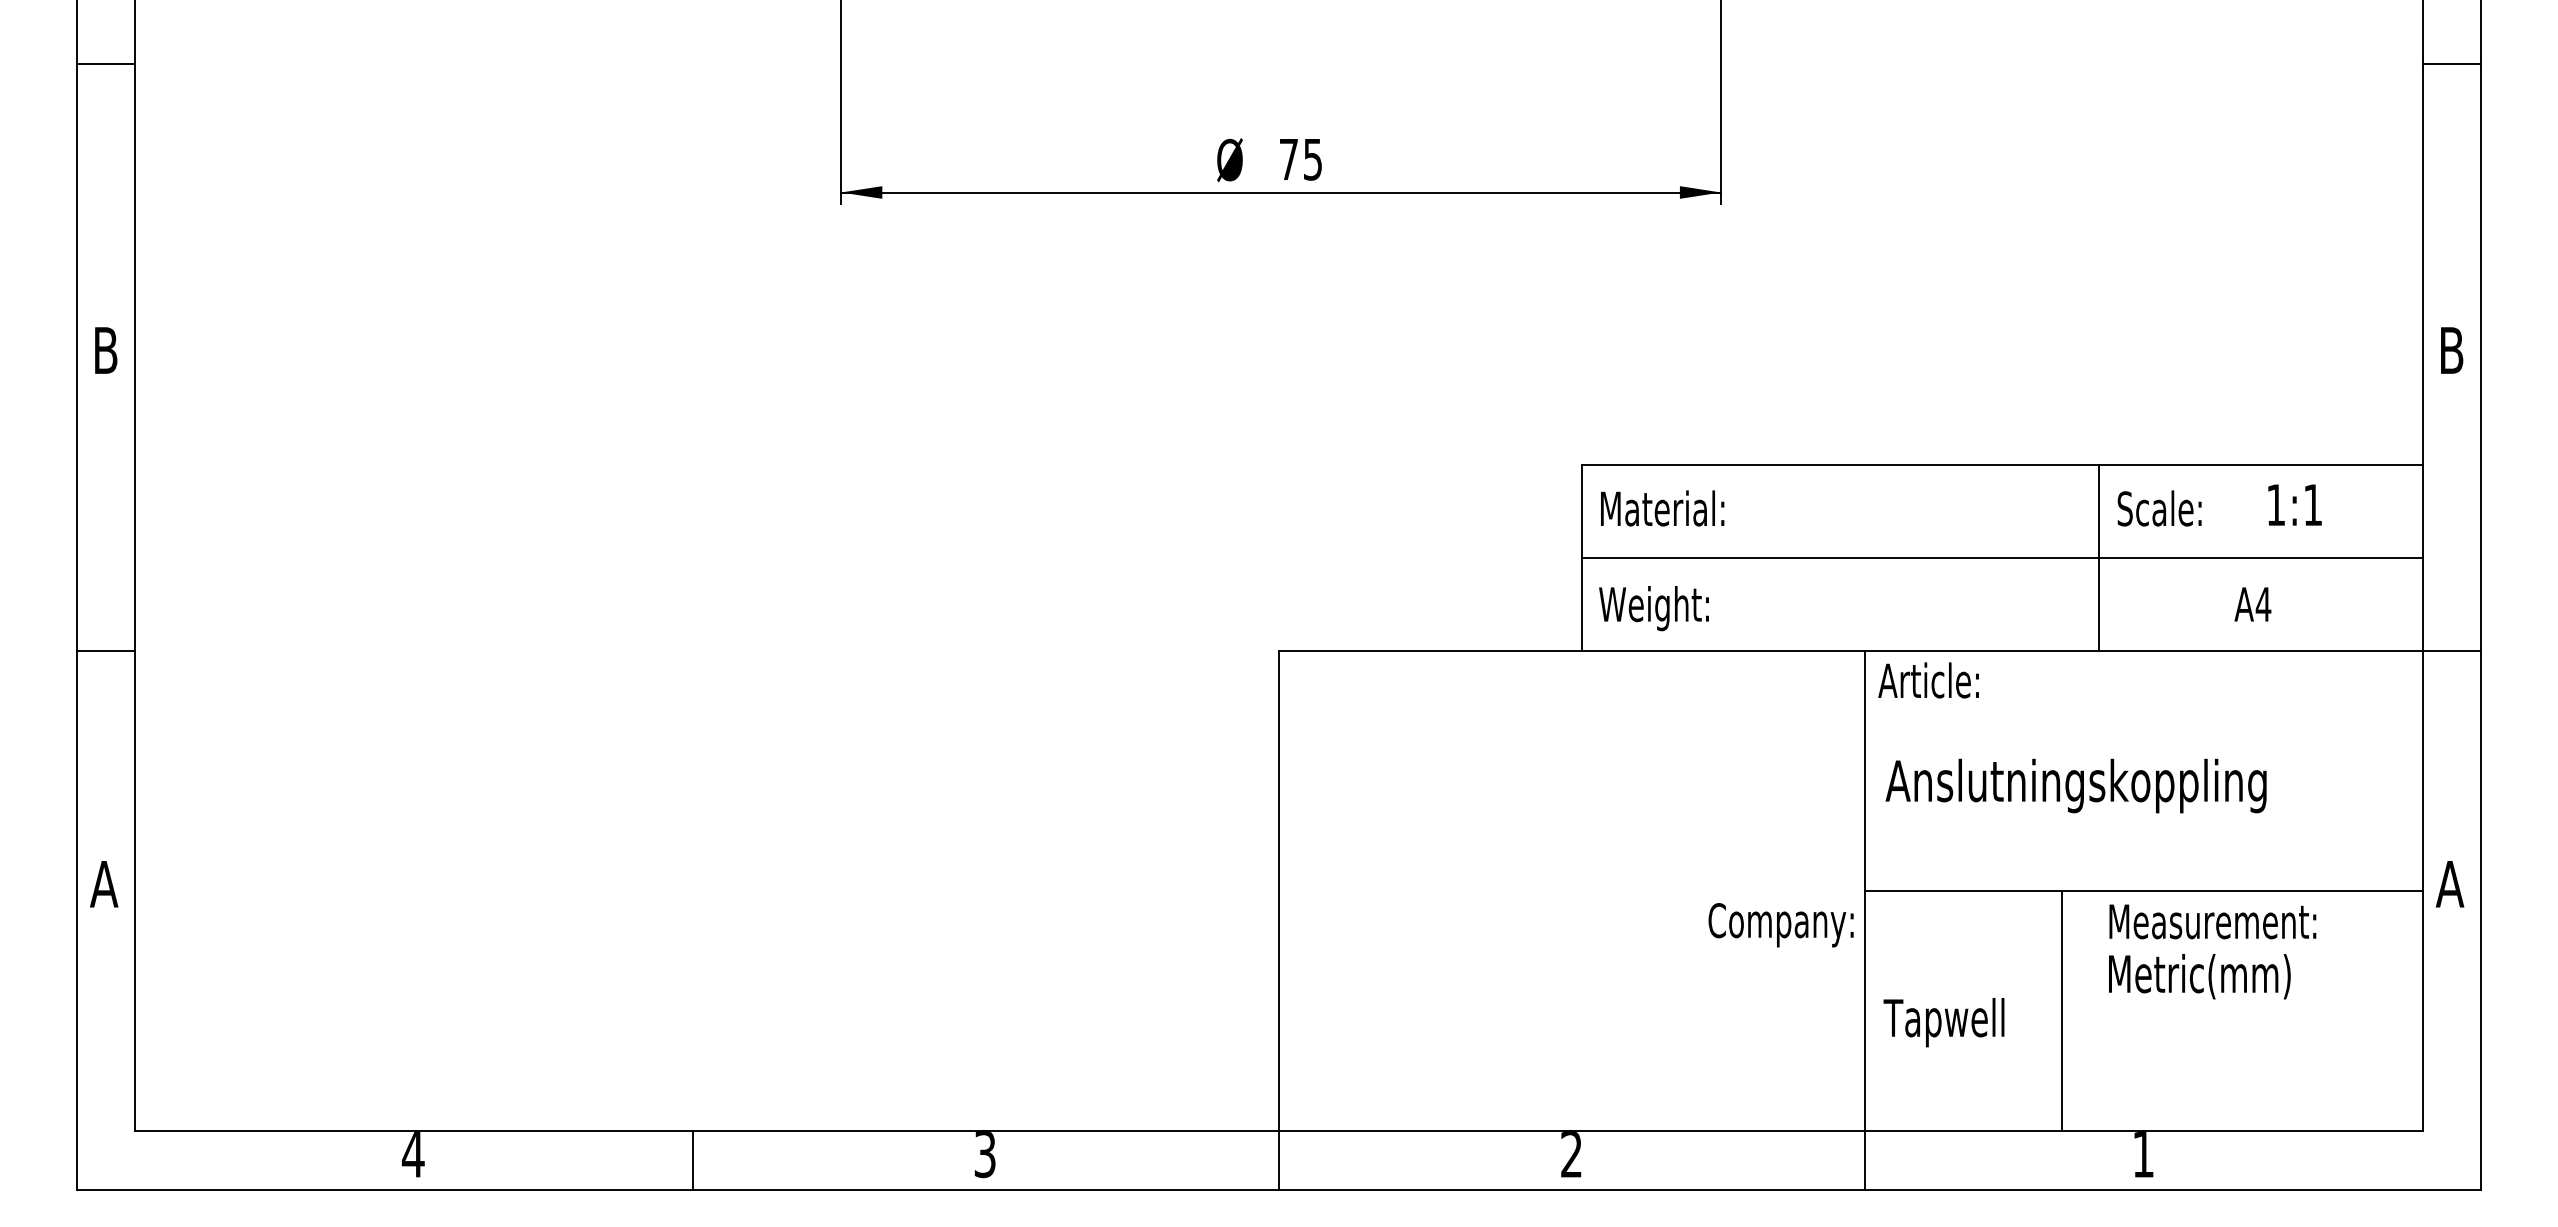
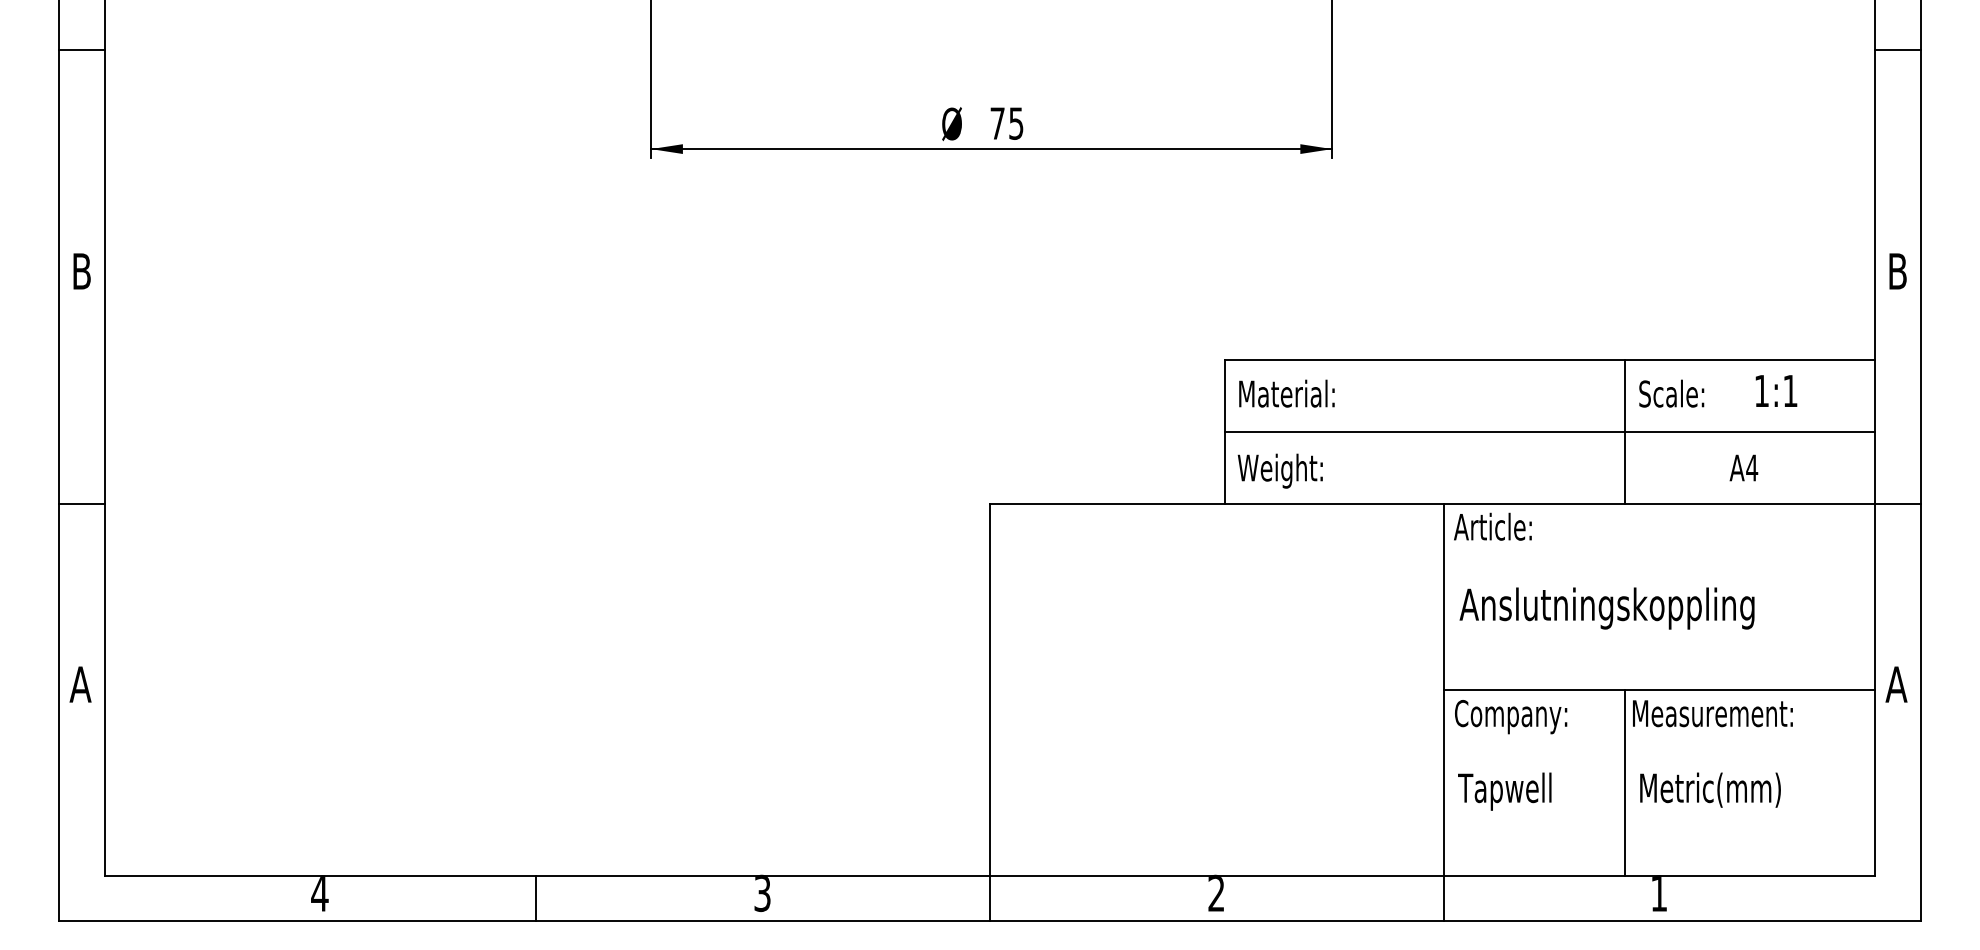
text: (1780, 925) -> (1510, 717), moved
text: (2199, 976) -> (1710, 790), moved
line: (2062, 1010) -> (1625, 782), moved

